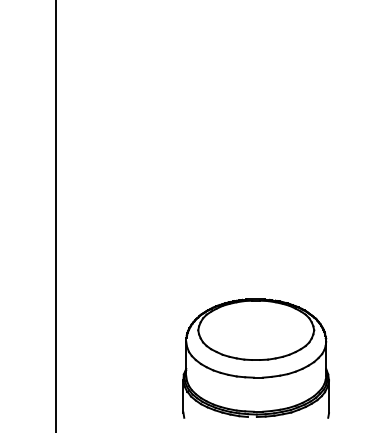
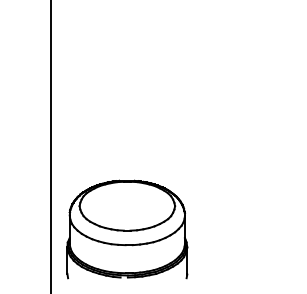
part: (255, 358) -> (126, 229), moved

